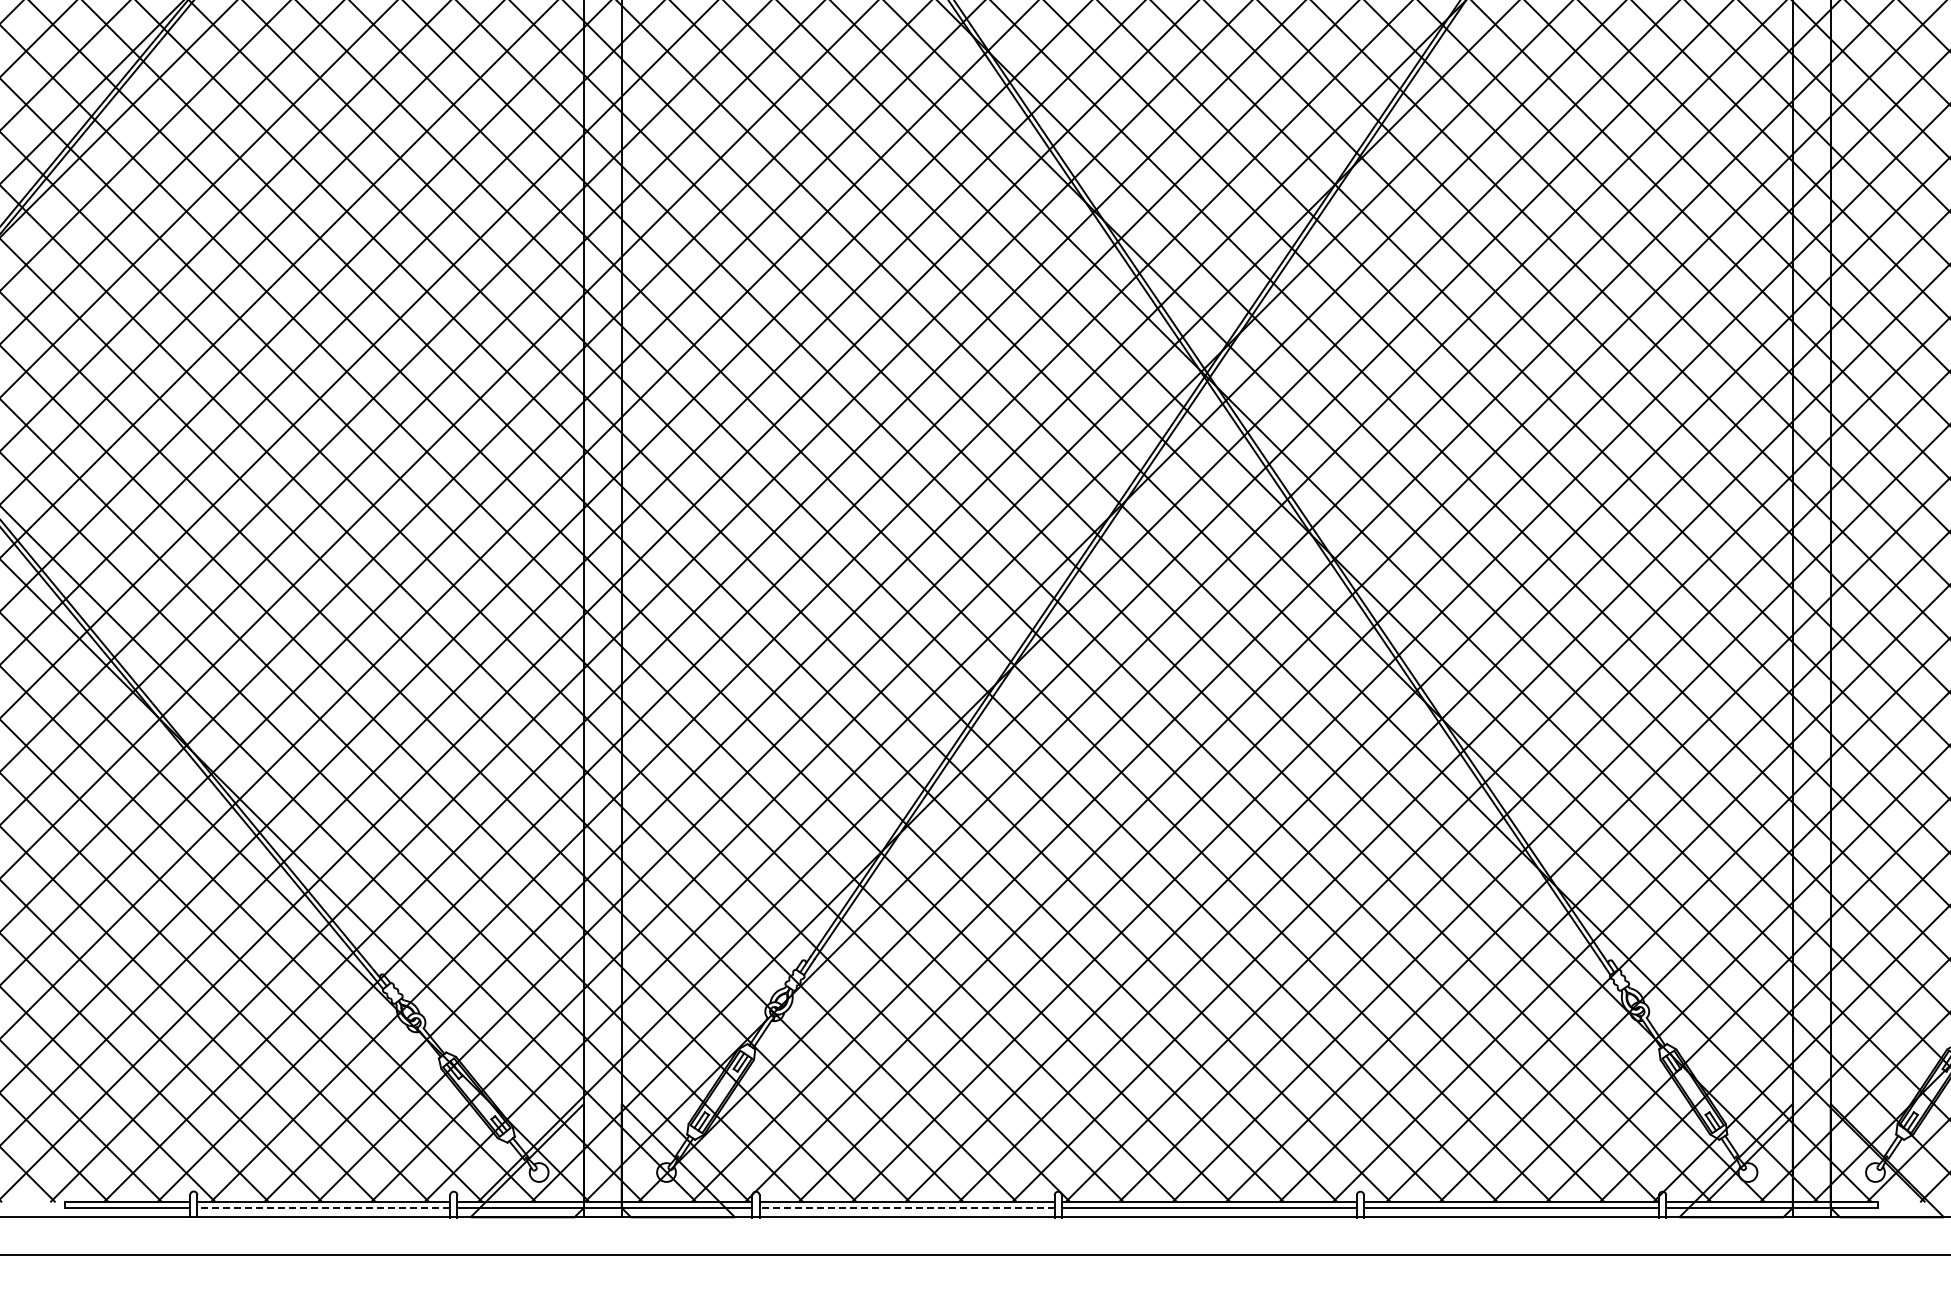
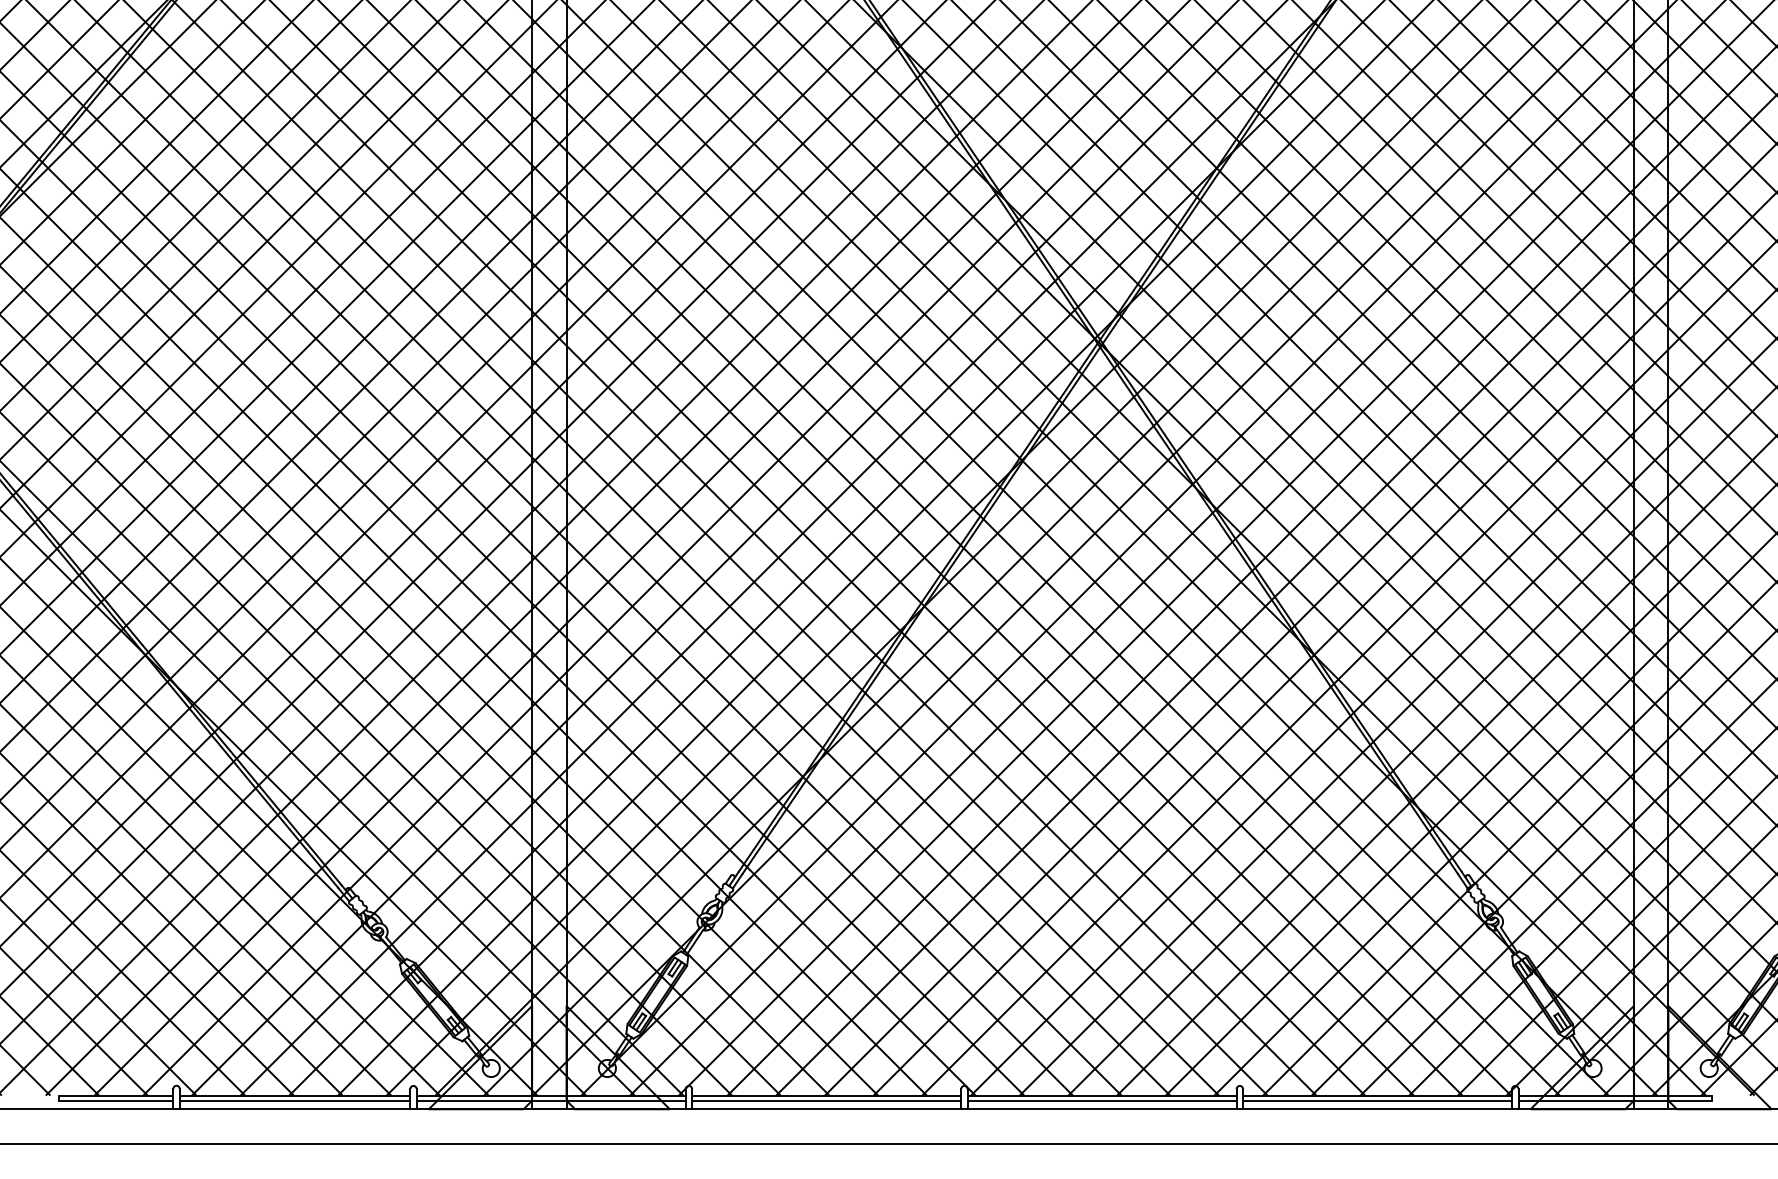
line: (323, 1208) -> (294, 1101), dashed -> solid
line: (907, 1208) -> (827, 1101), dashed -> solid

